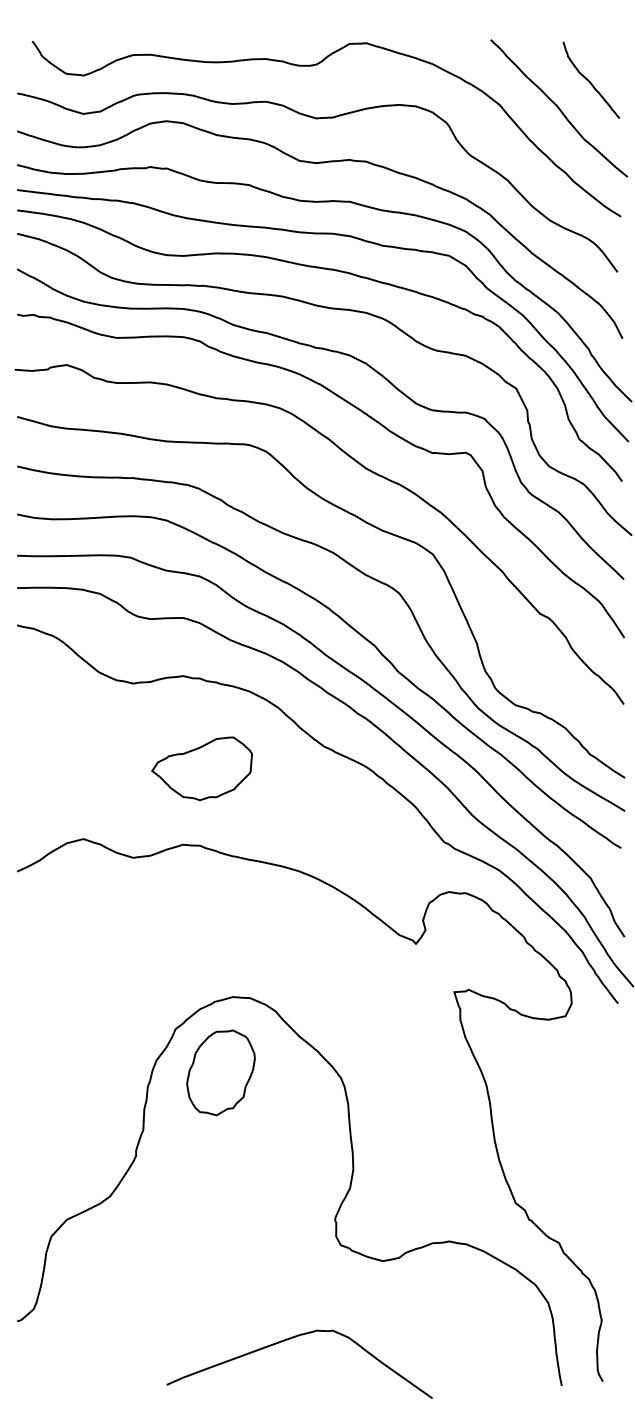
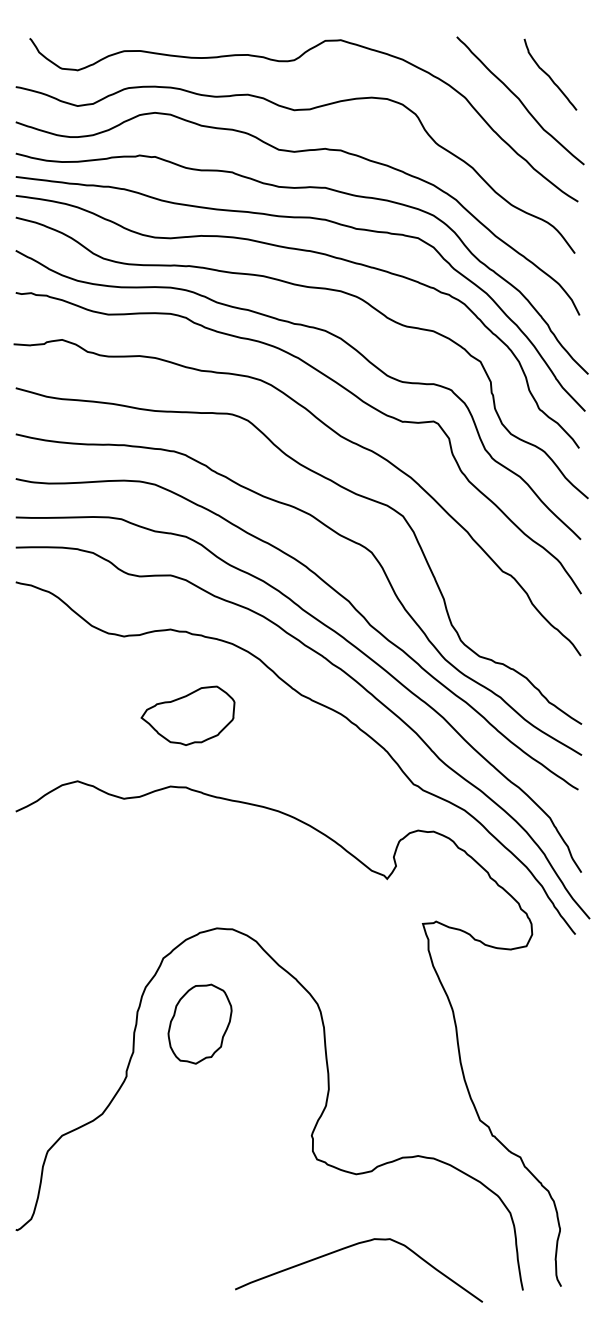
part: (220, 1072) -> (199, 1023), moved
curve: (290, 1339) -> (350, 1247), moved

